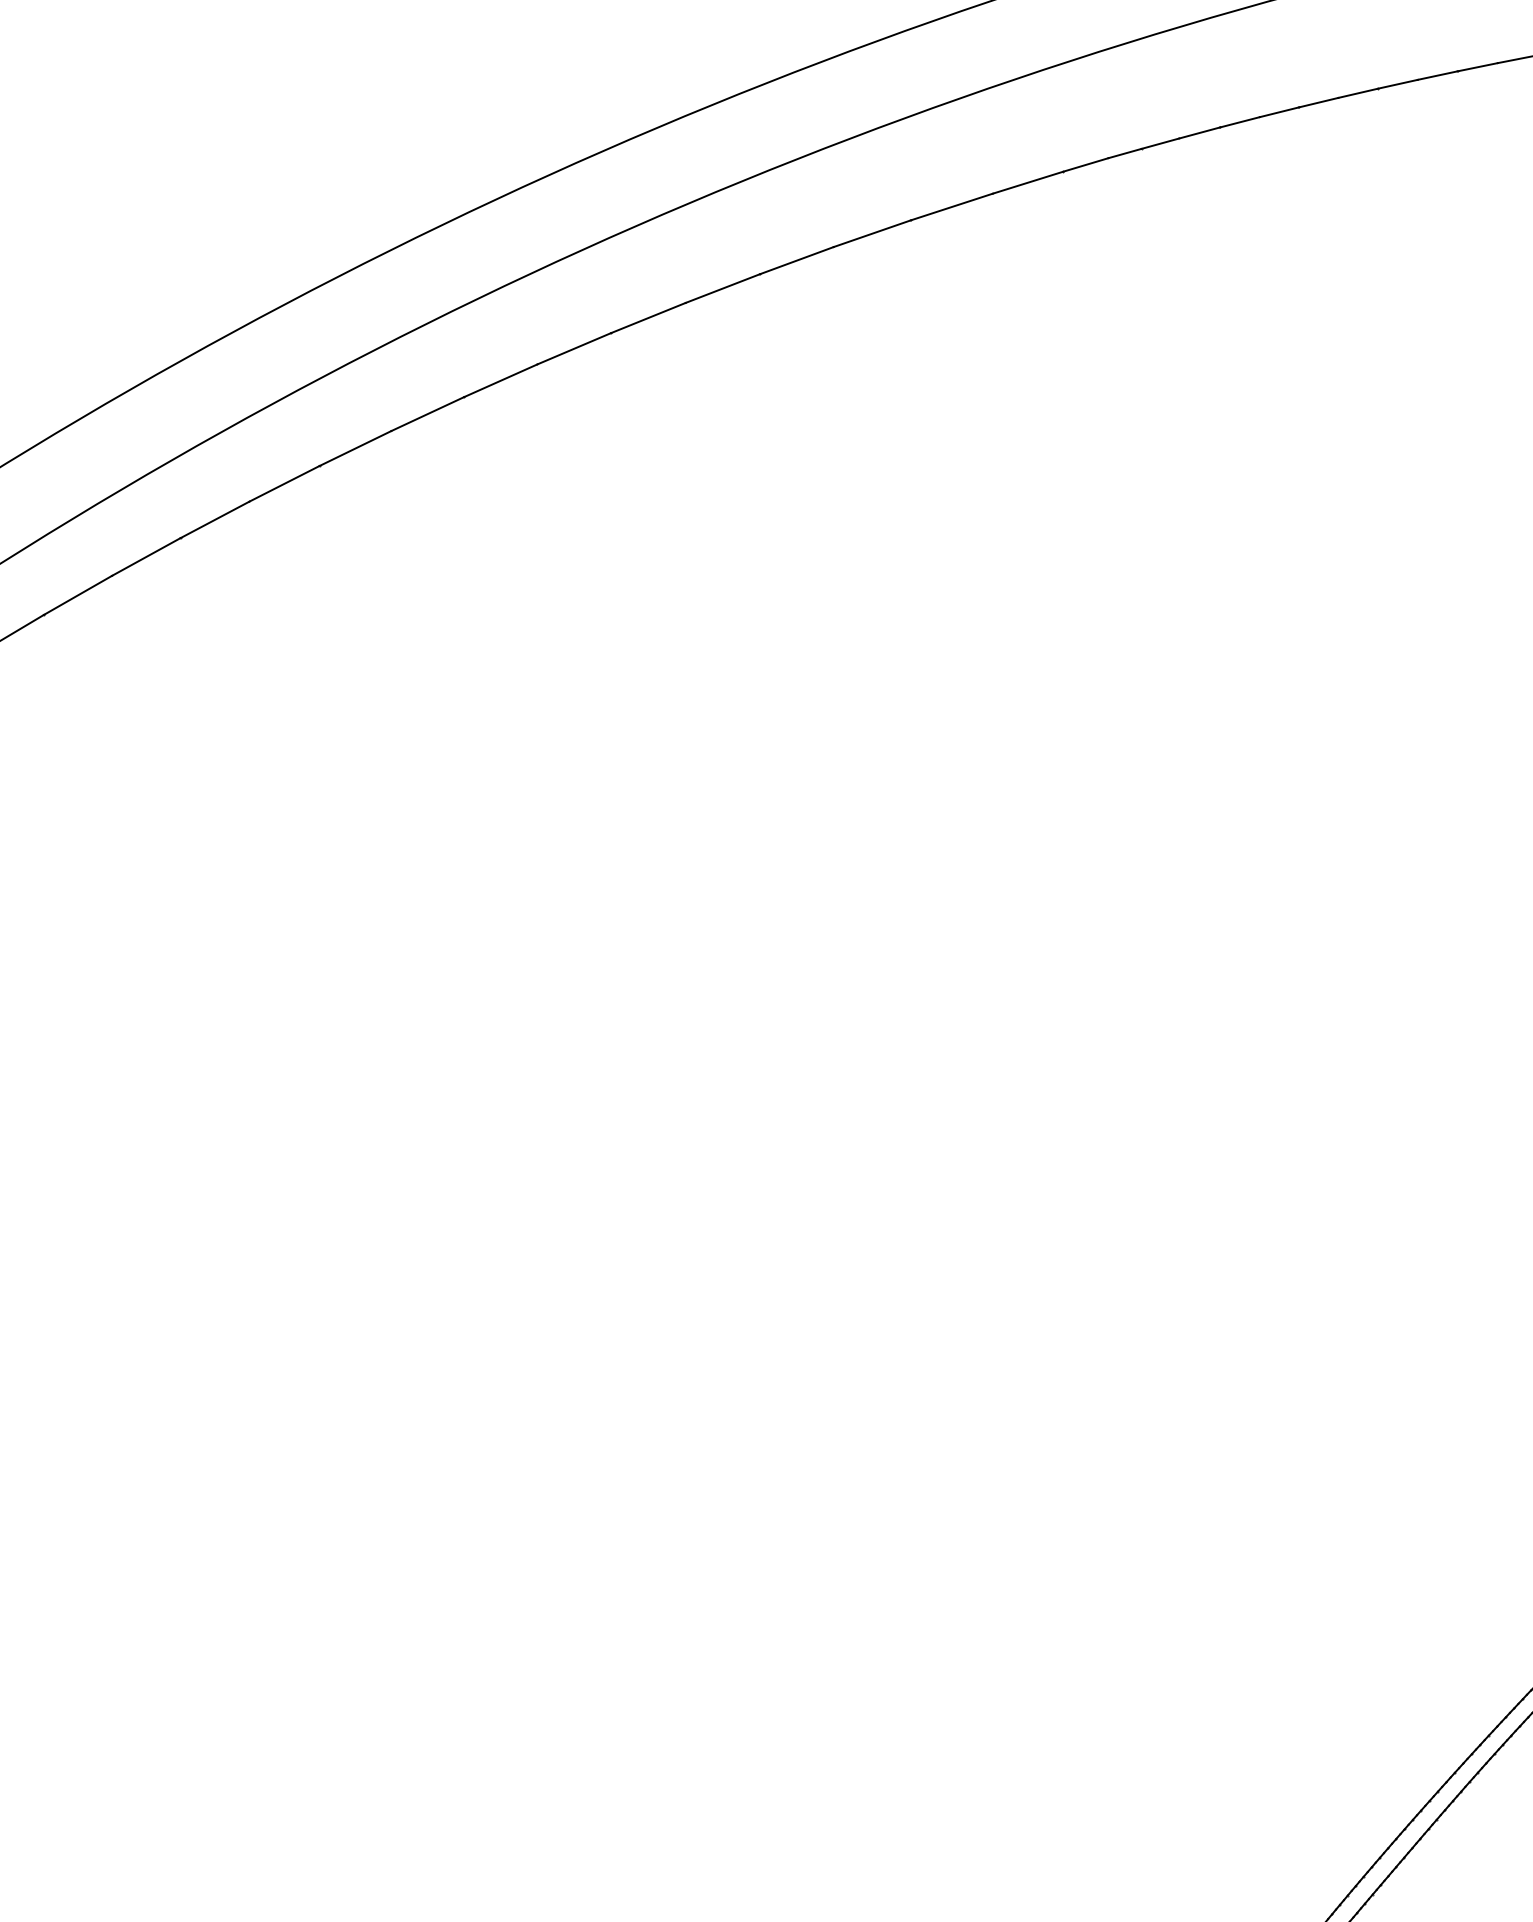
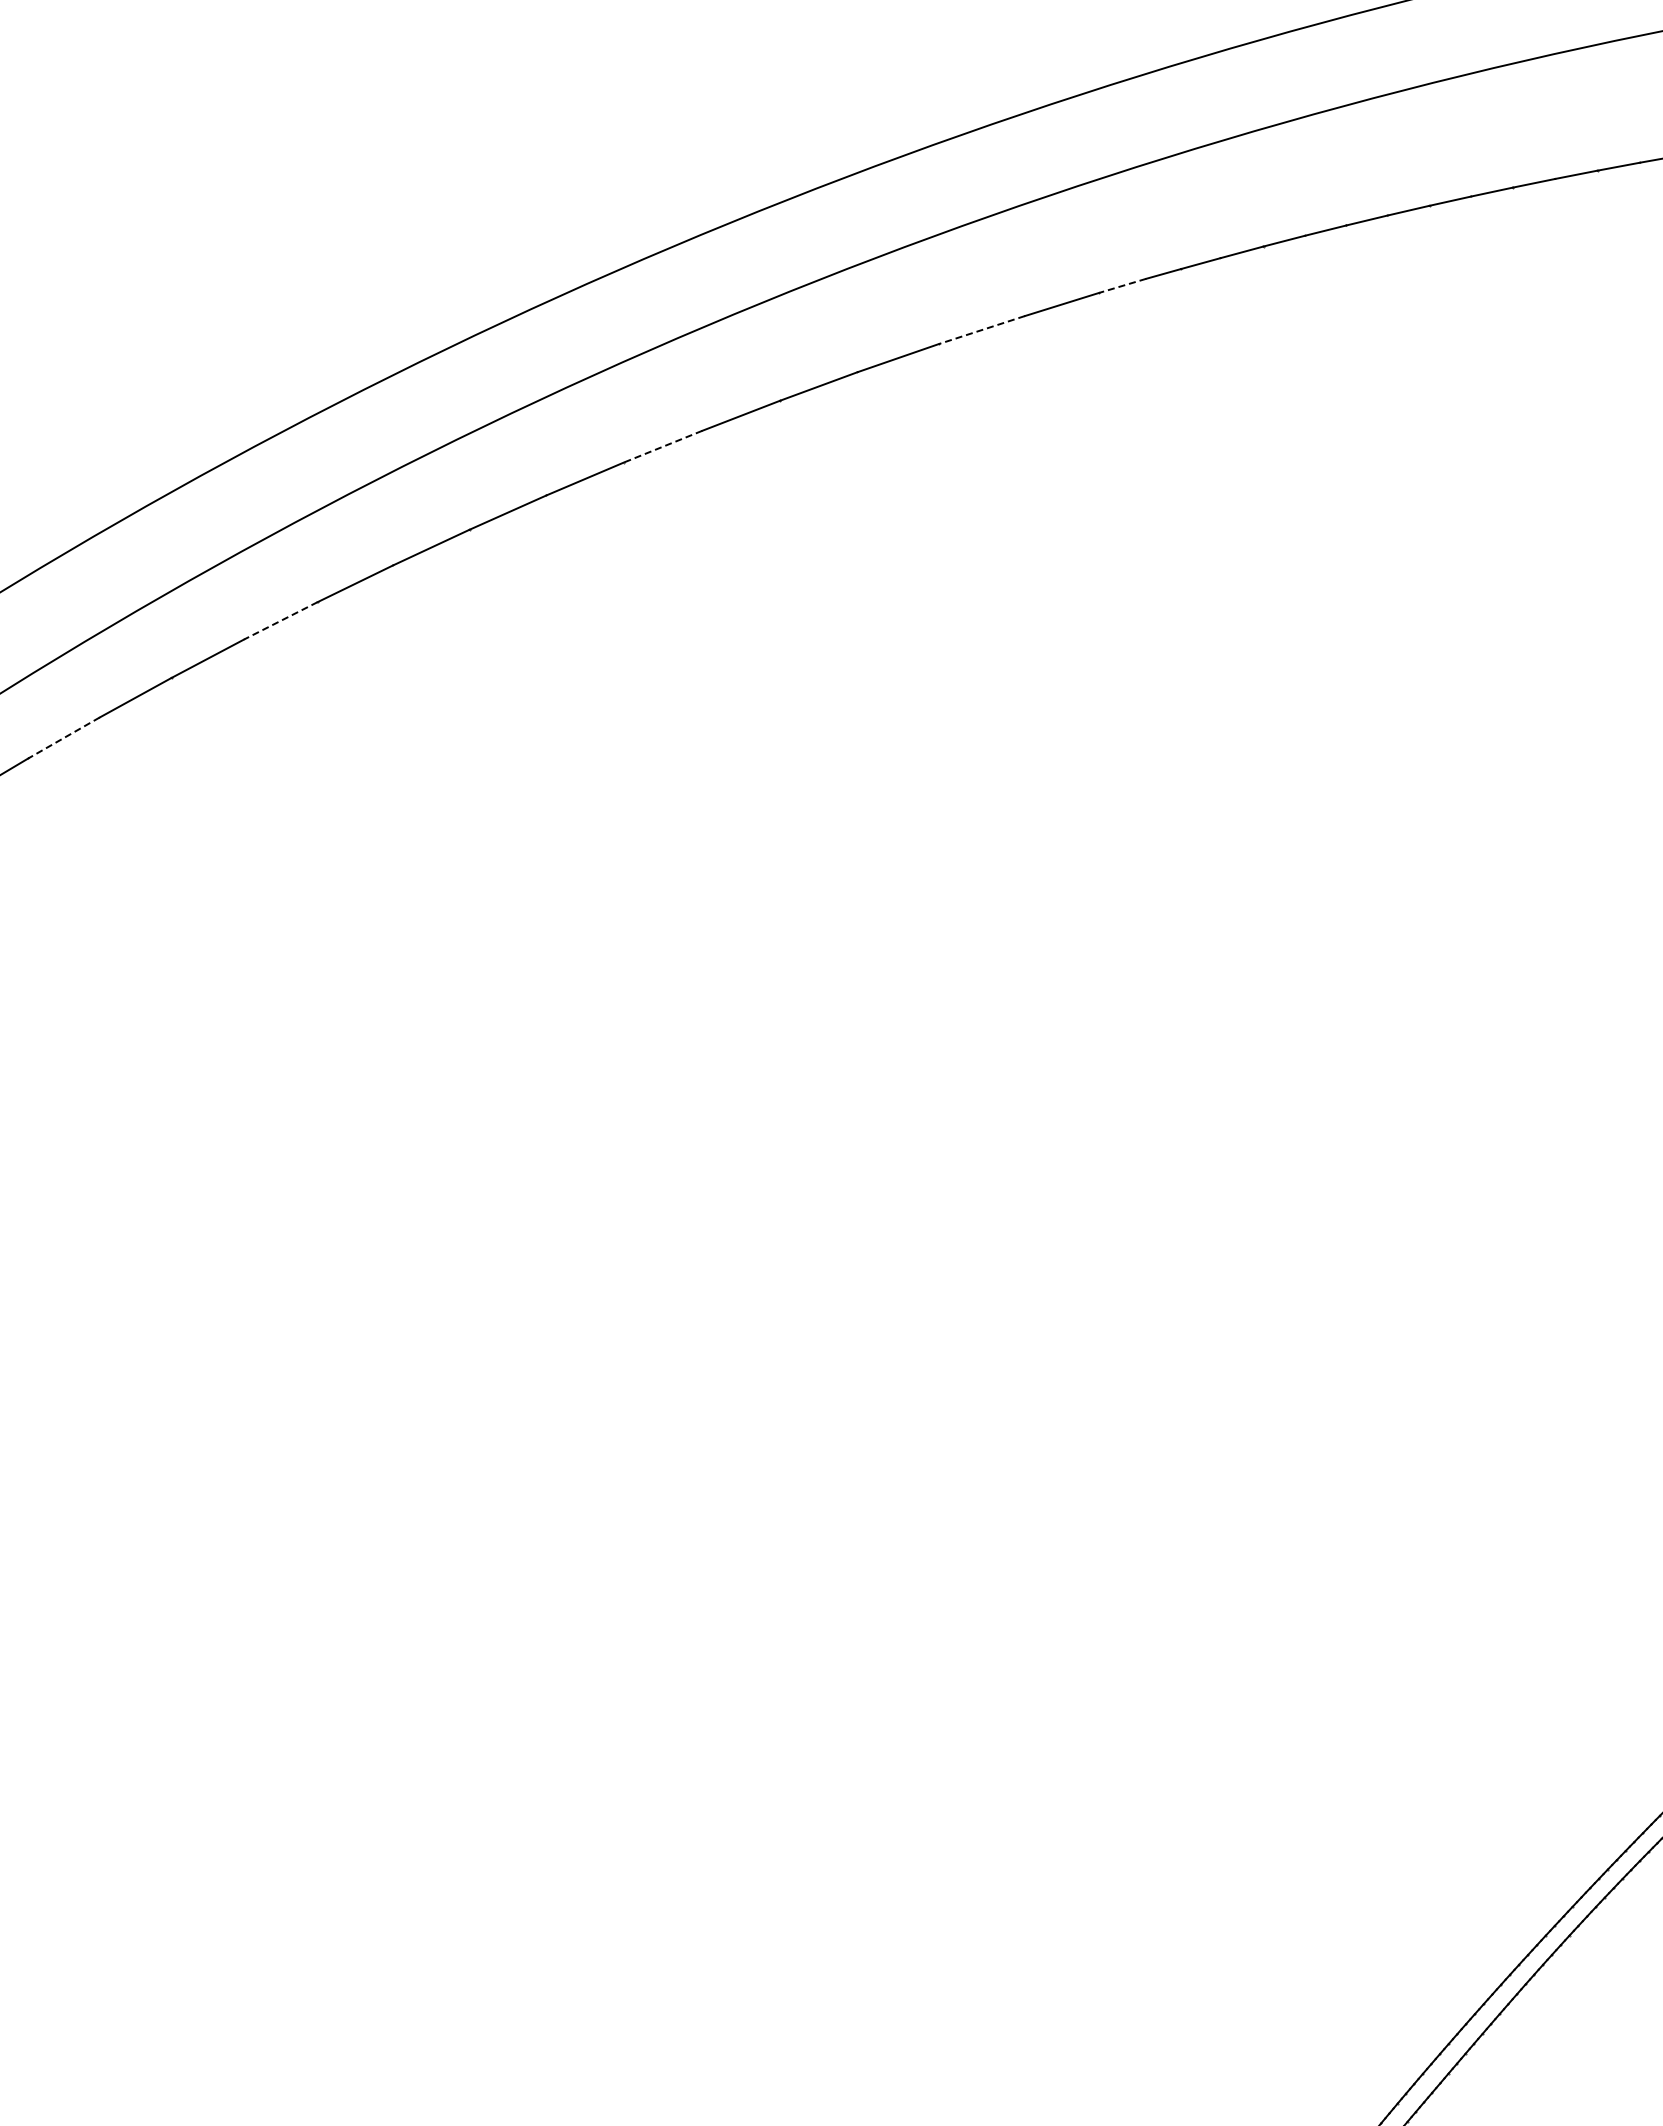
line: (1085, 164) -> (1122, 285), solid -> dashed
line: (951, 207) -> (981, 330), solid -> dashed
line: (647, 317) -> (662, 446), solid -> dashed
line: (284, 484) -> (280, 621), solid -> dashed
line: (77, 595) -> (63, 738), solid -> dashed

